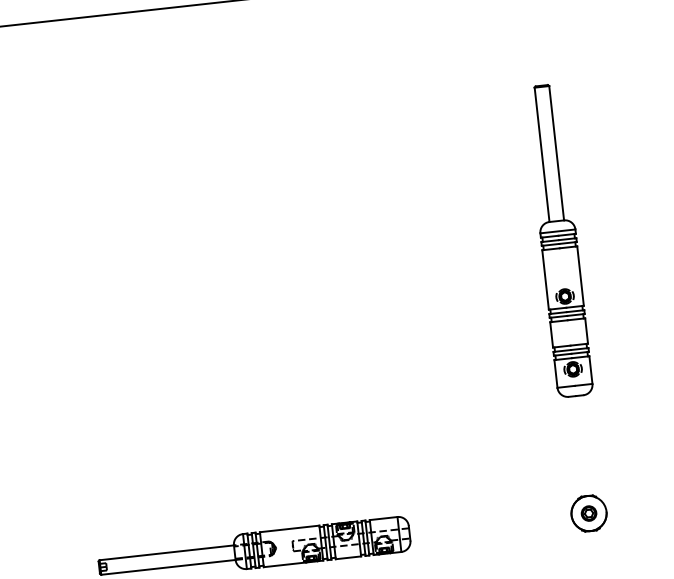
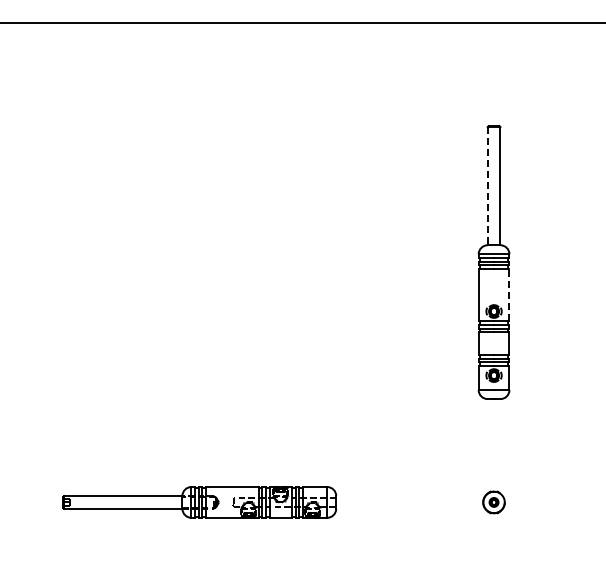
line: (541, 155) -> (487, 186), solid -> dashed
line: (580, 275) -> (509, 294), solid -> dashed
part: (588, 513) -> (493, 502), size x0.7

